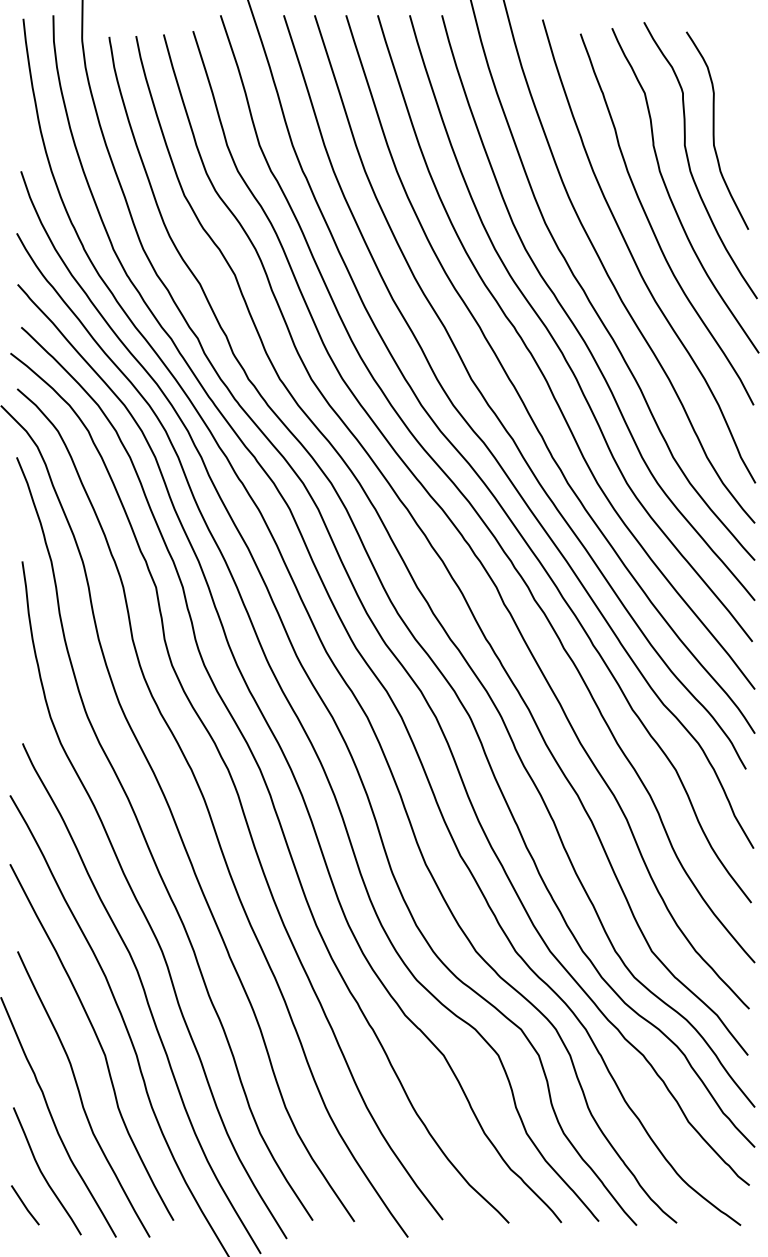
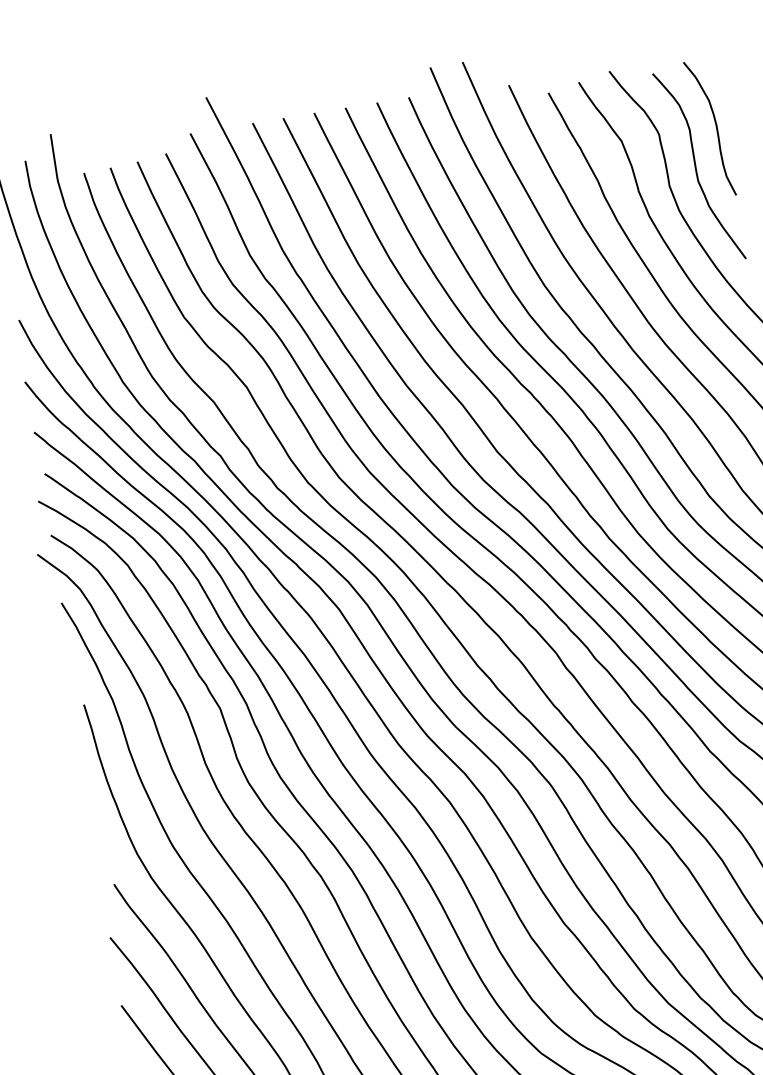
curve: (740, 95) -> (716, 127), added

